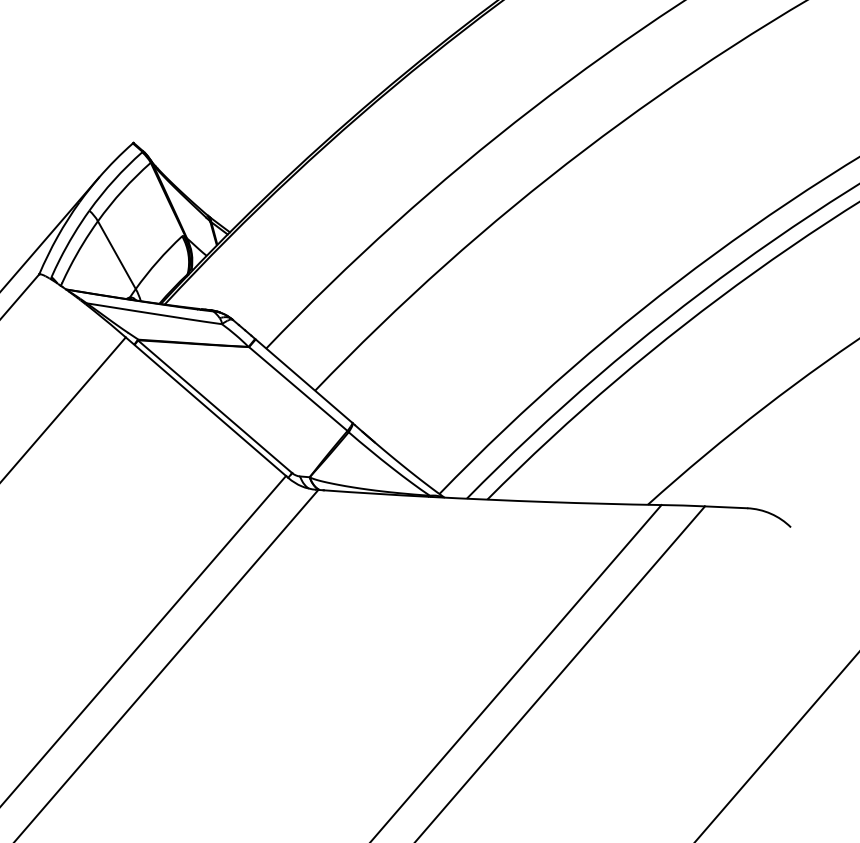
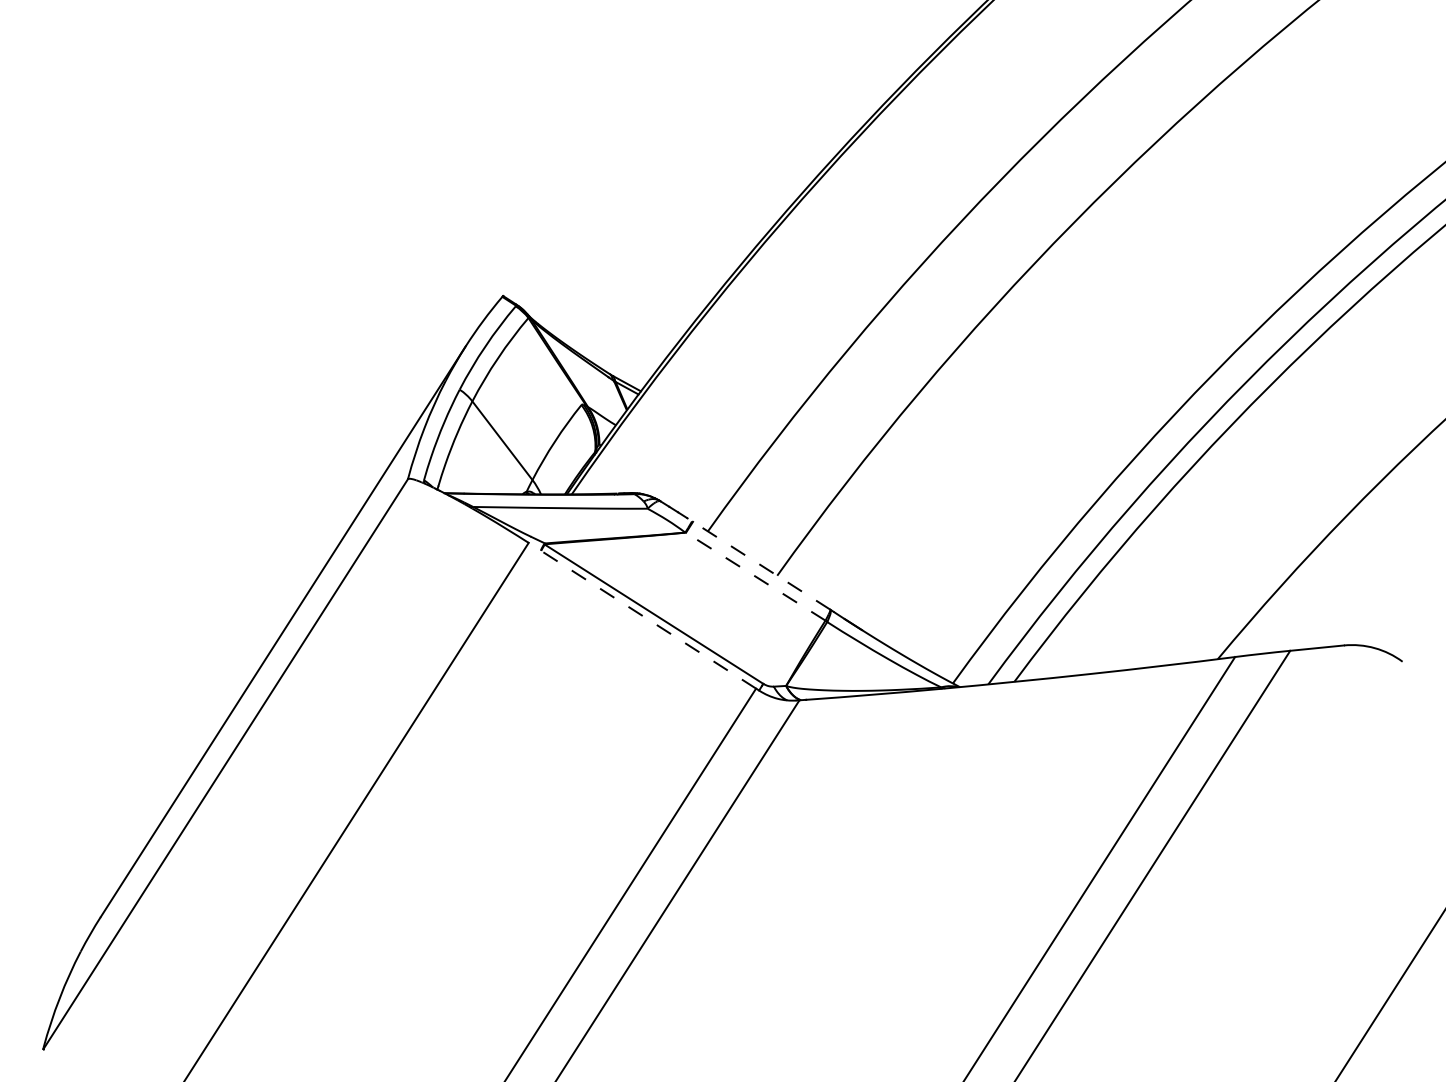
line: (301, 379) -> (758, 563), solid -> dashed
line: (298, 388) -> (755, 576), solid -> dashed
line: (205, 406) -> (641, 615), solid -> dashed

